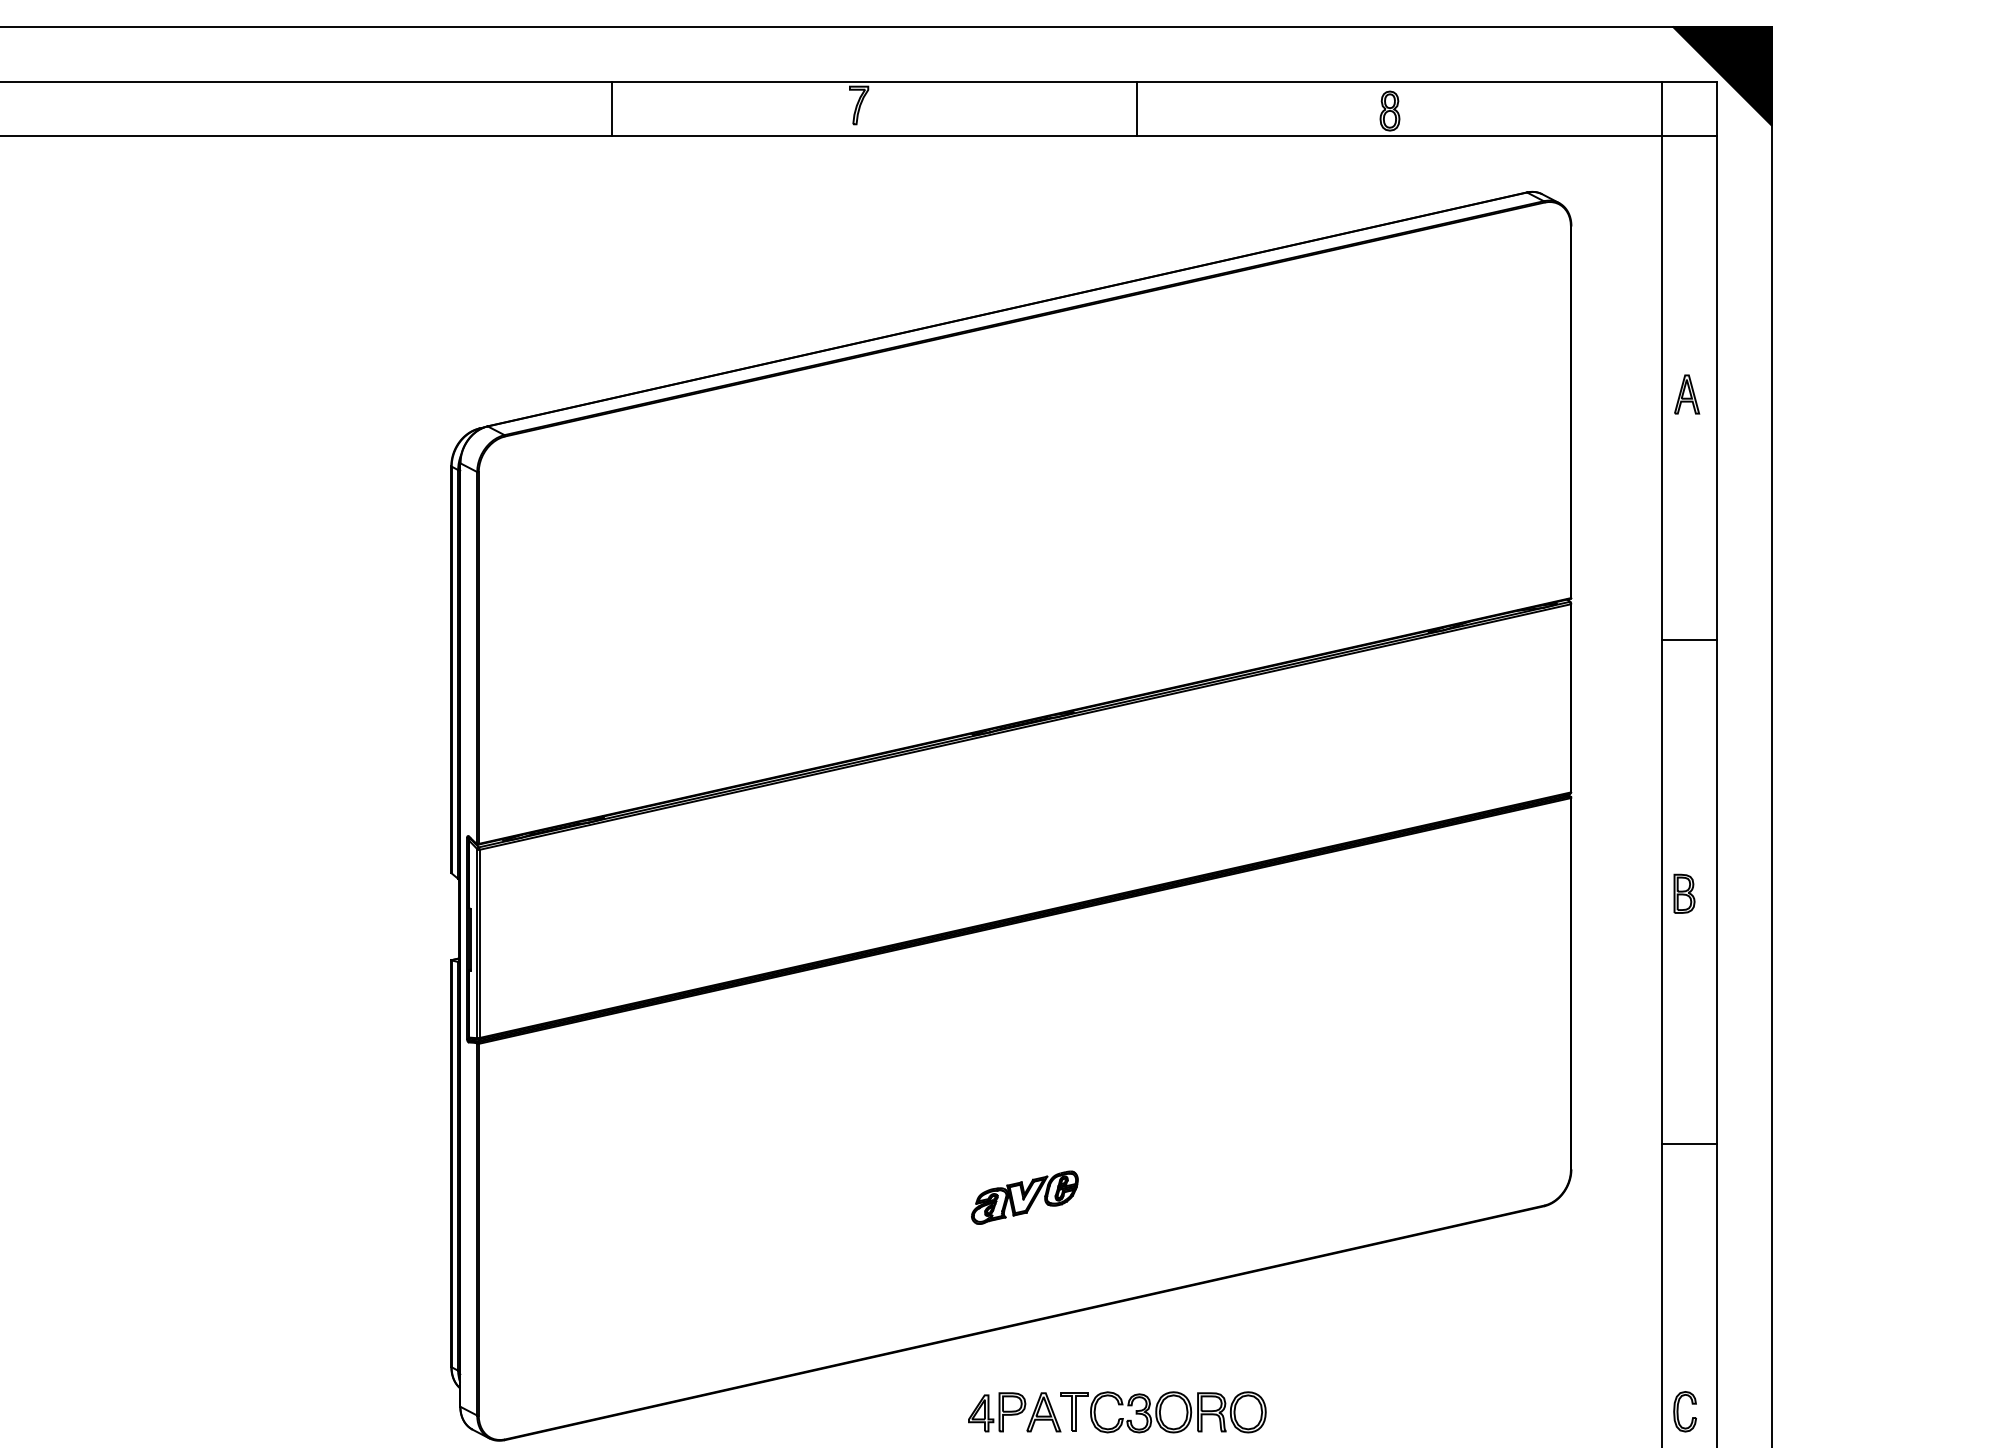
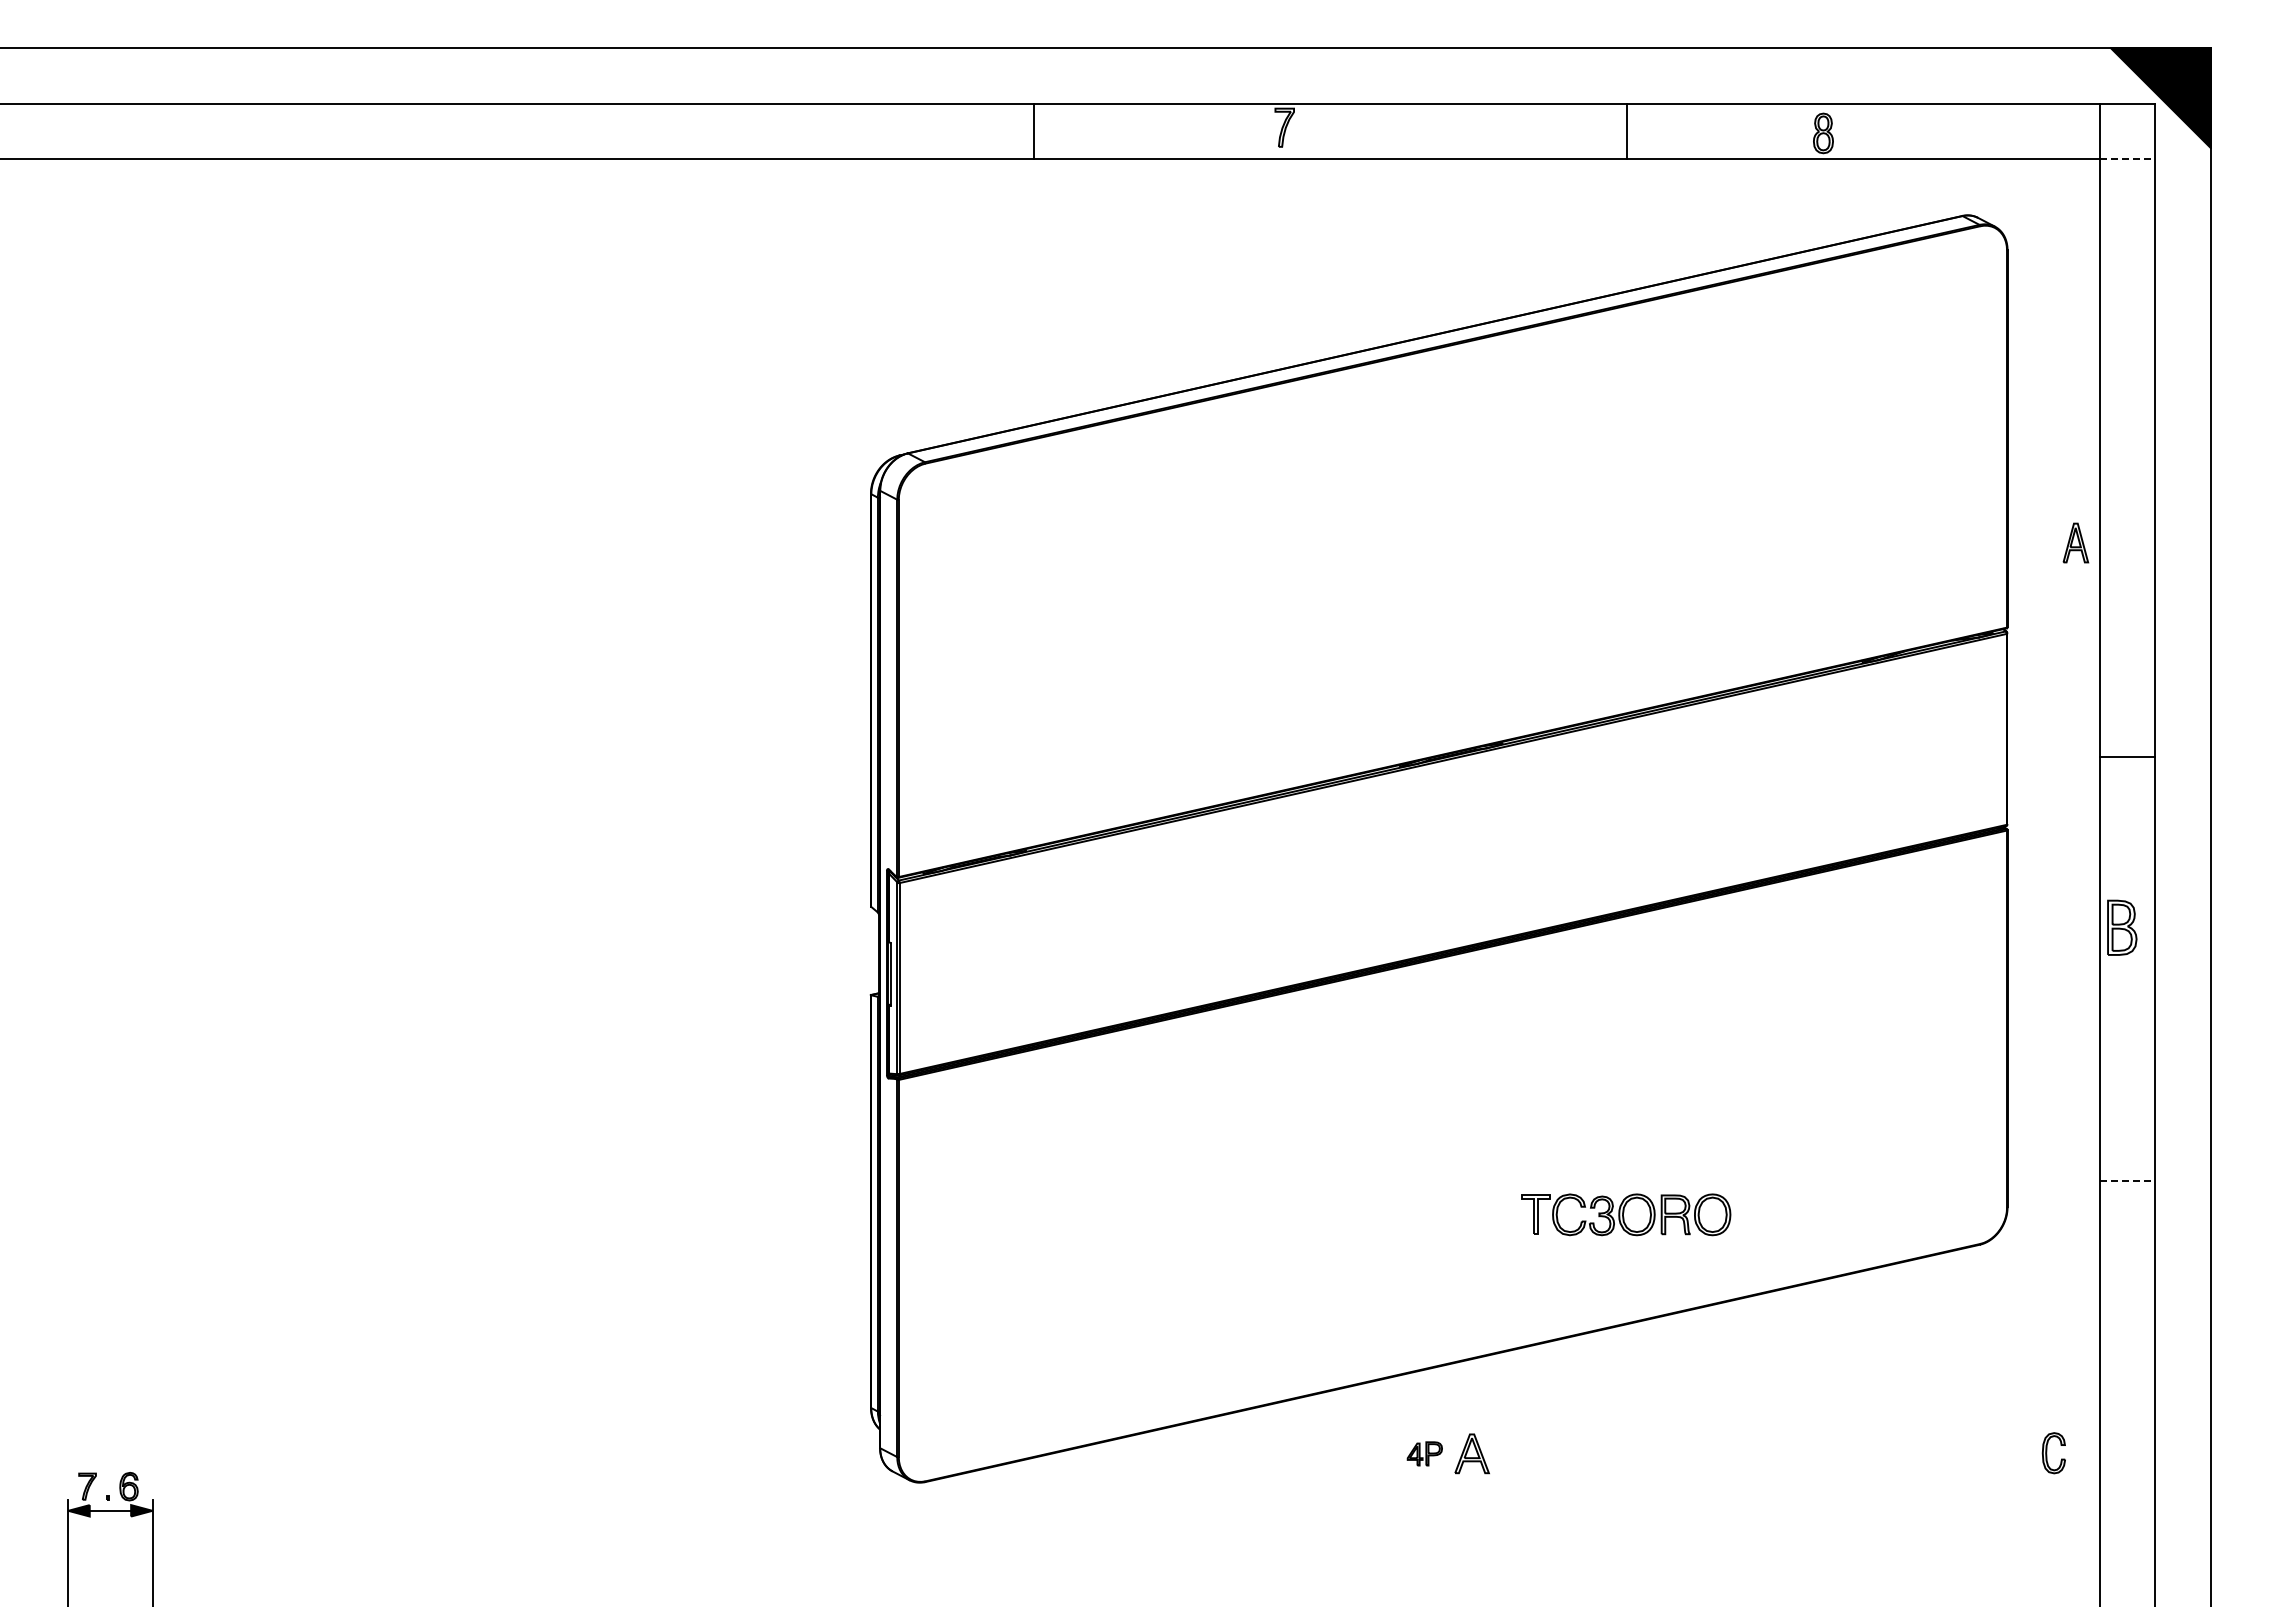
line: (1136, 108) -> (1626, 130), moved
line: (1689, 135) -> (2127, 158), solid -> dashed
part: (1686, 393) -> (2075, 542), moved
line: (1689, 640) -> (2127, 757), moved
part: (1684, 893) -> (2122, 927), size x1.4
line: (1689, 1143) -> (2127, 1181), solid -> dashed
part: (1024, 1197) -> (1452, 1235), removed
part: (996, 1412) -> (1424, 1453), size x0.6
part: (1163, 1412) -> (1626, 1214), moved
part: (1684, 1412) -> (2053, 1453), moved

